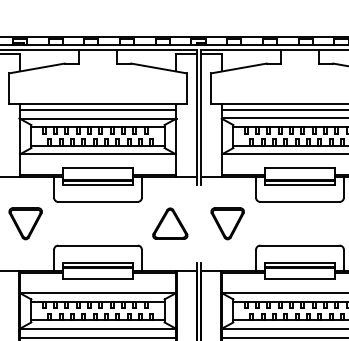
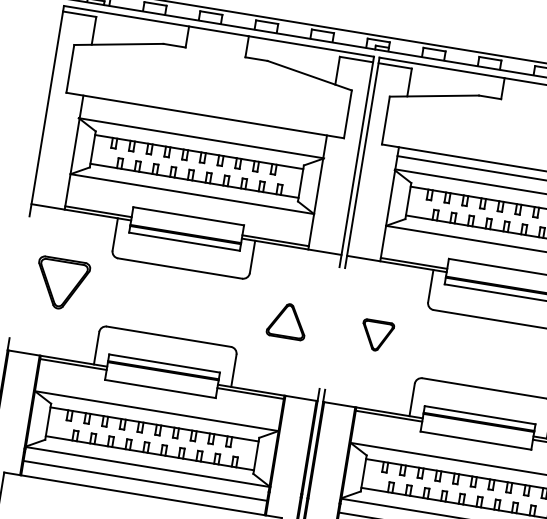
line: (97, 109) -> (203, 123), removed
part: (170, 223) -> (287, 320), size x0.7
part: (227, 223) -> (376, 335), size x0.6

